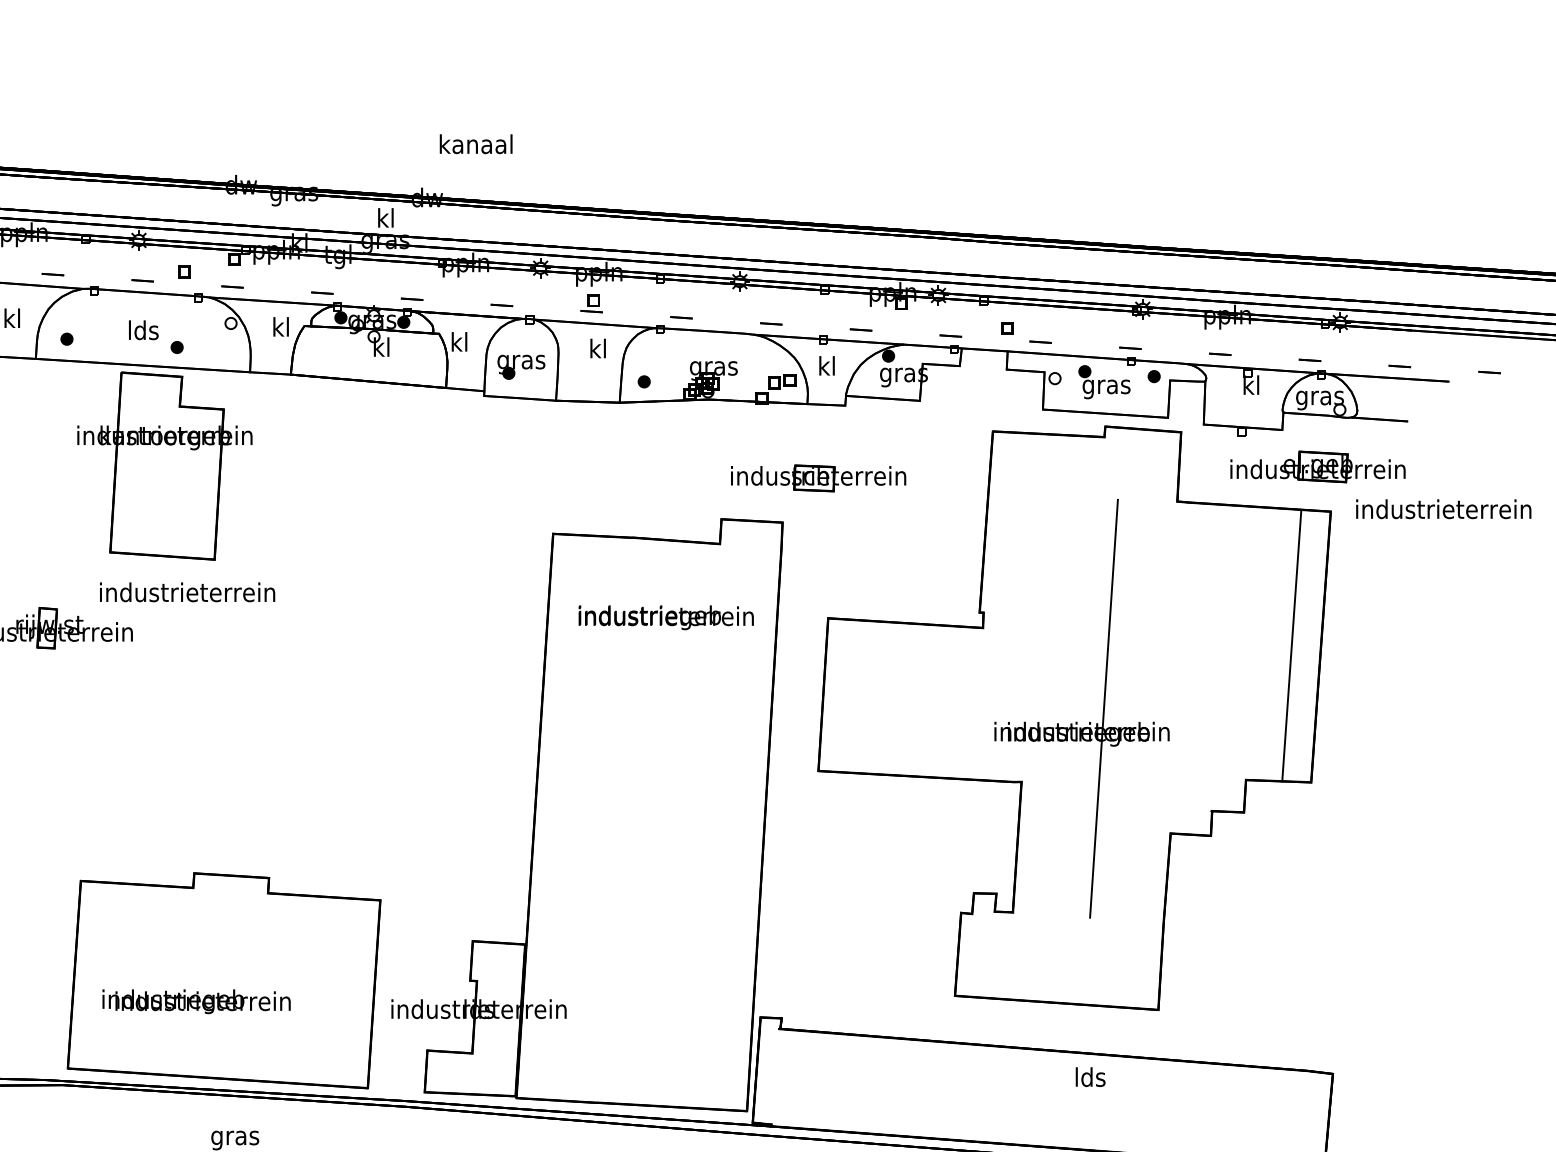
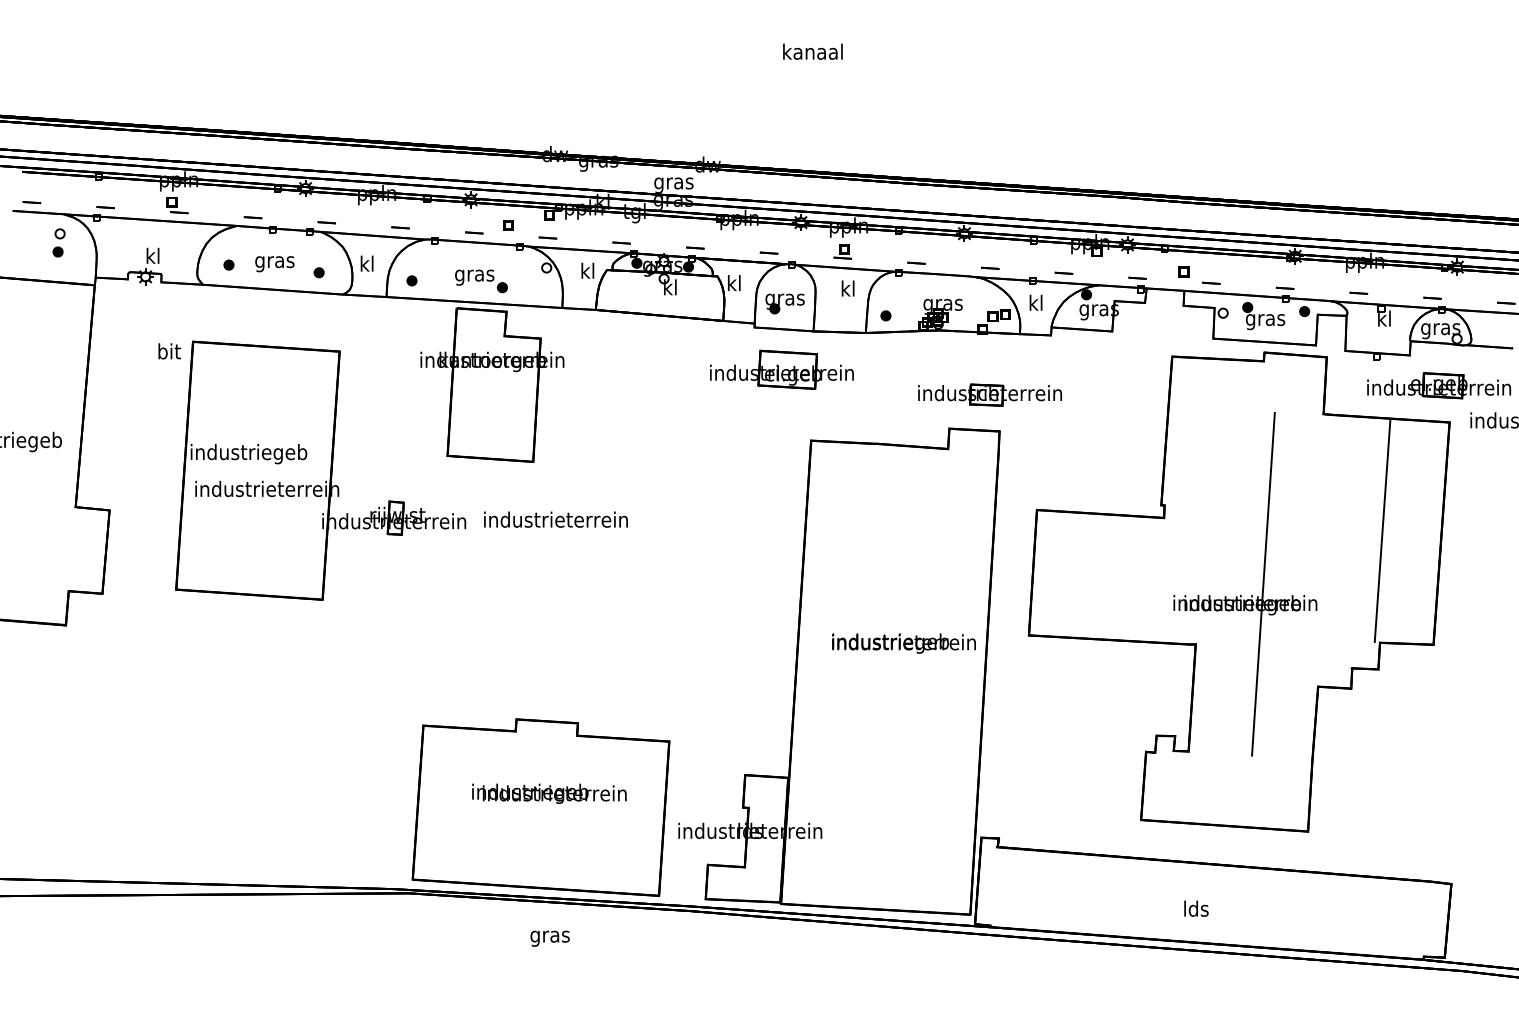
text: (475, 143) -> (812, 51), moved
text: (385, 219) -> (673, 182), kl -> gras
text: (143, 332) -> (474, 275), lds -> gras
part: (517, 447) -> (781, 369), added
part: (817, 477) -> (989, 394), moved
text: (186, 592) -> (555, 519), moved
text: (665, 617) -> (903, 643), moved
line: (1291, 646) -> (1382, 531), moved
text: (196, 1001) -> (549, 793), moved
text: (1090, 1076) -> (1196, 908), moved

